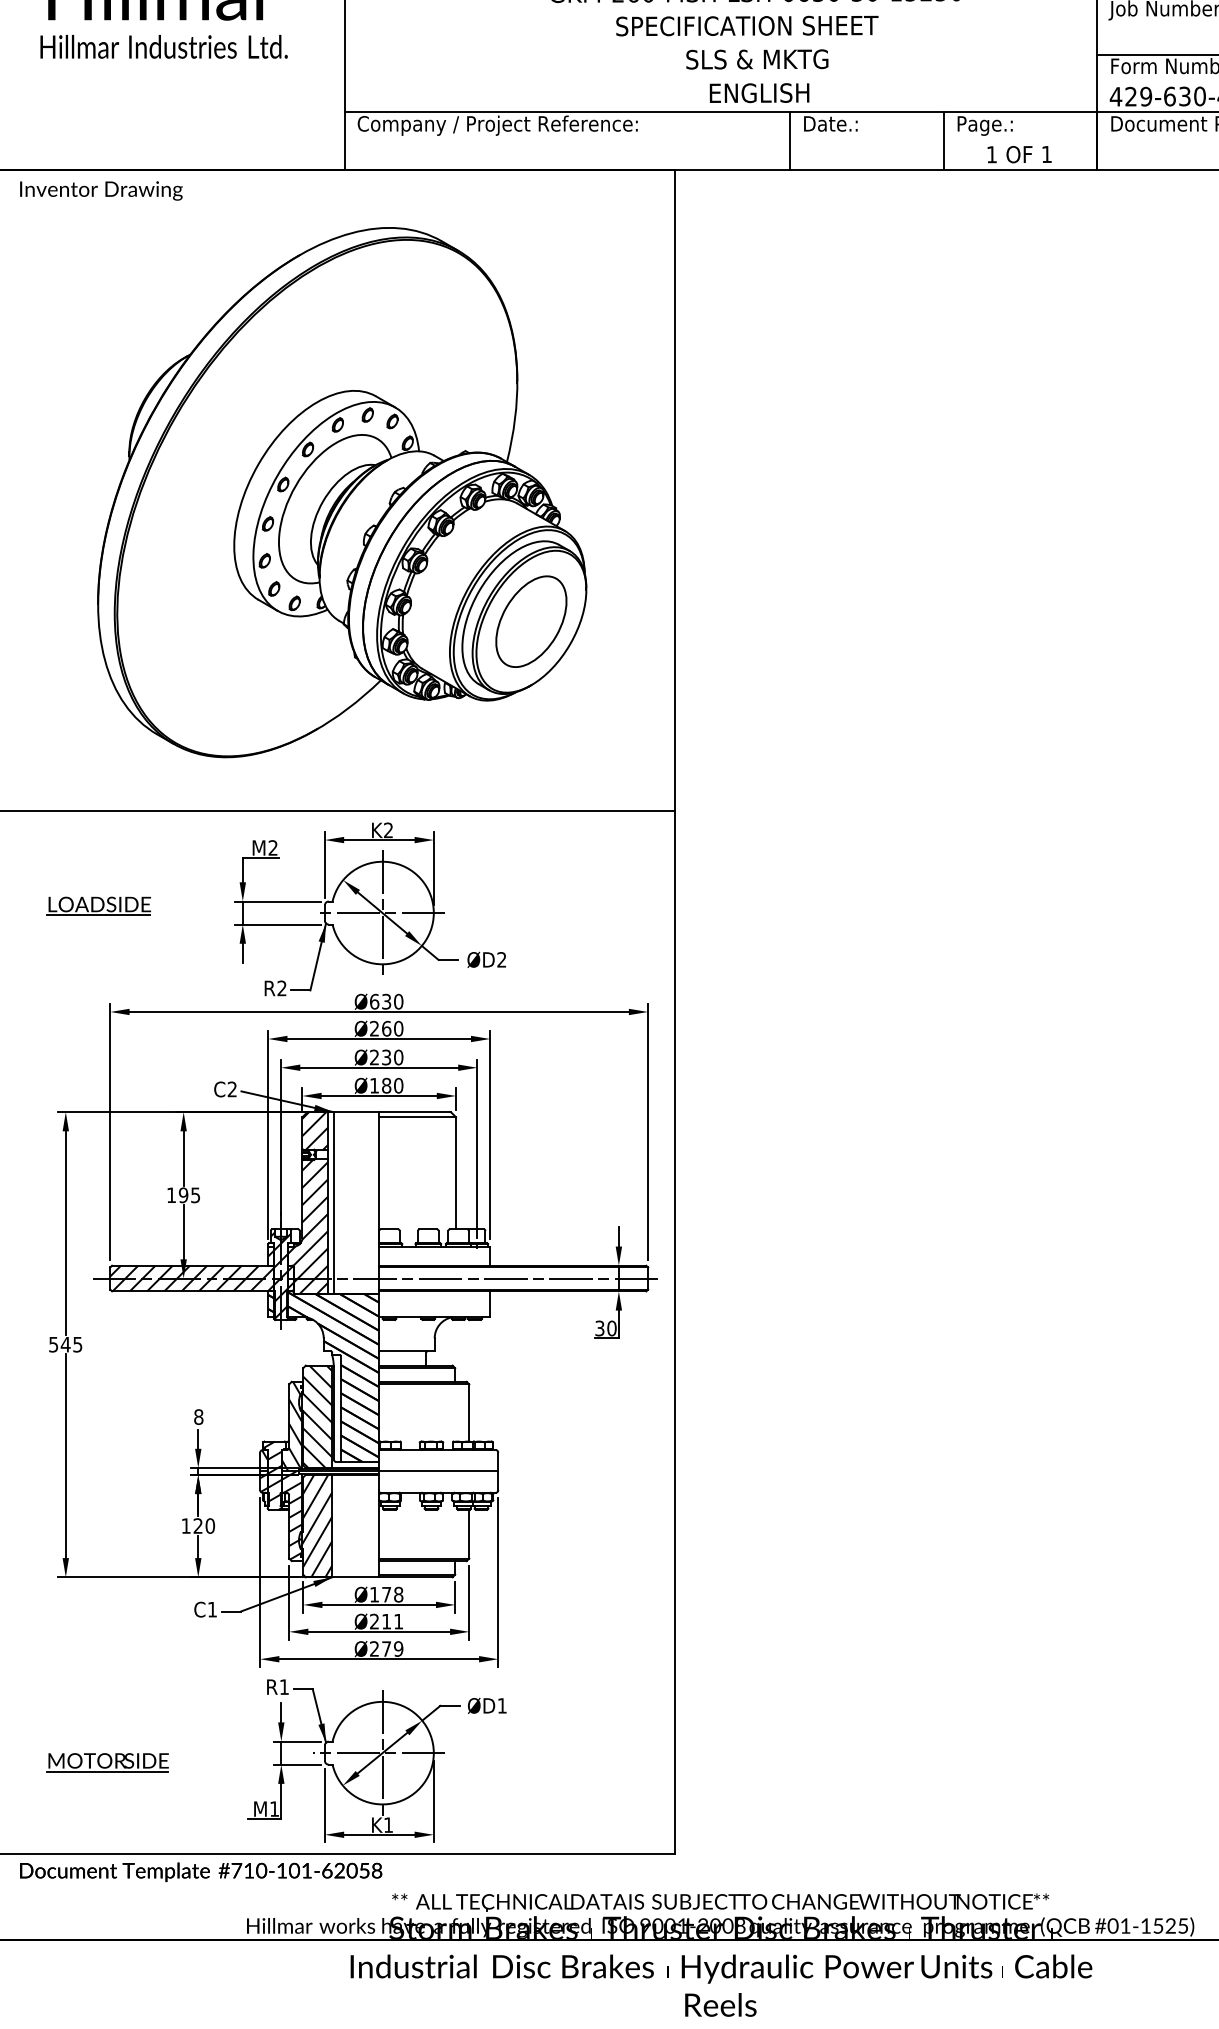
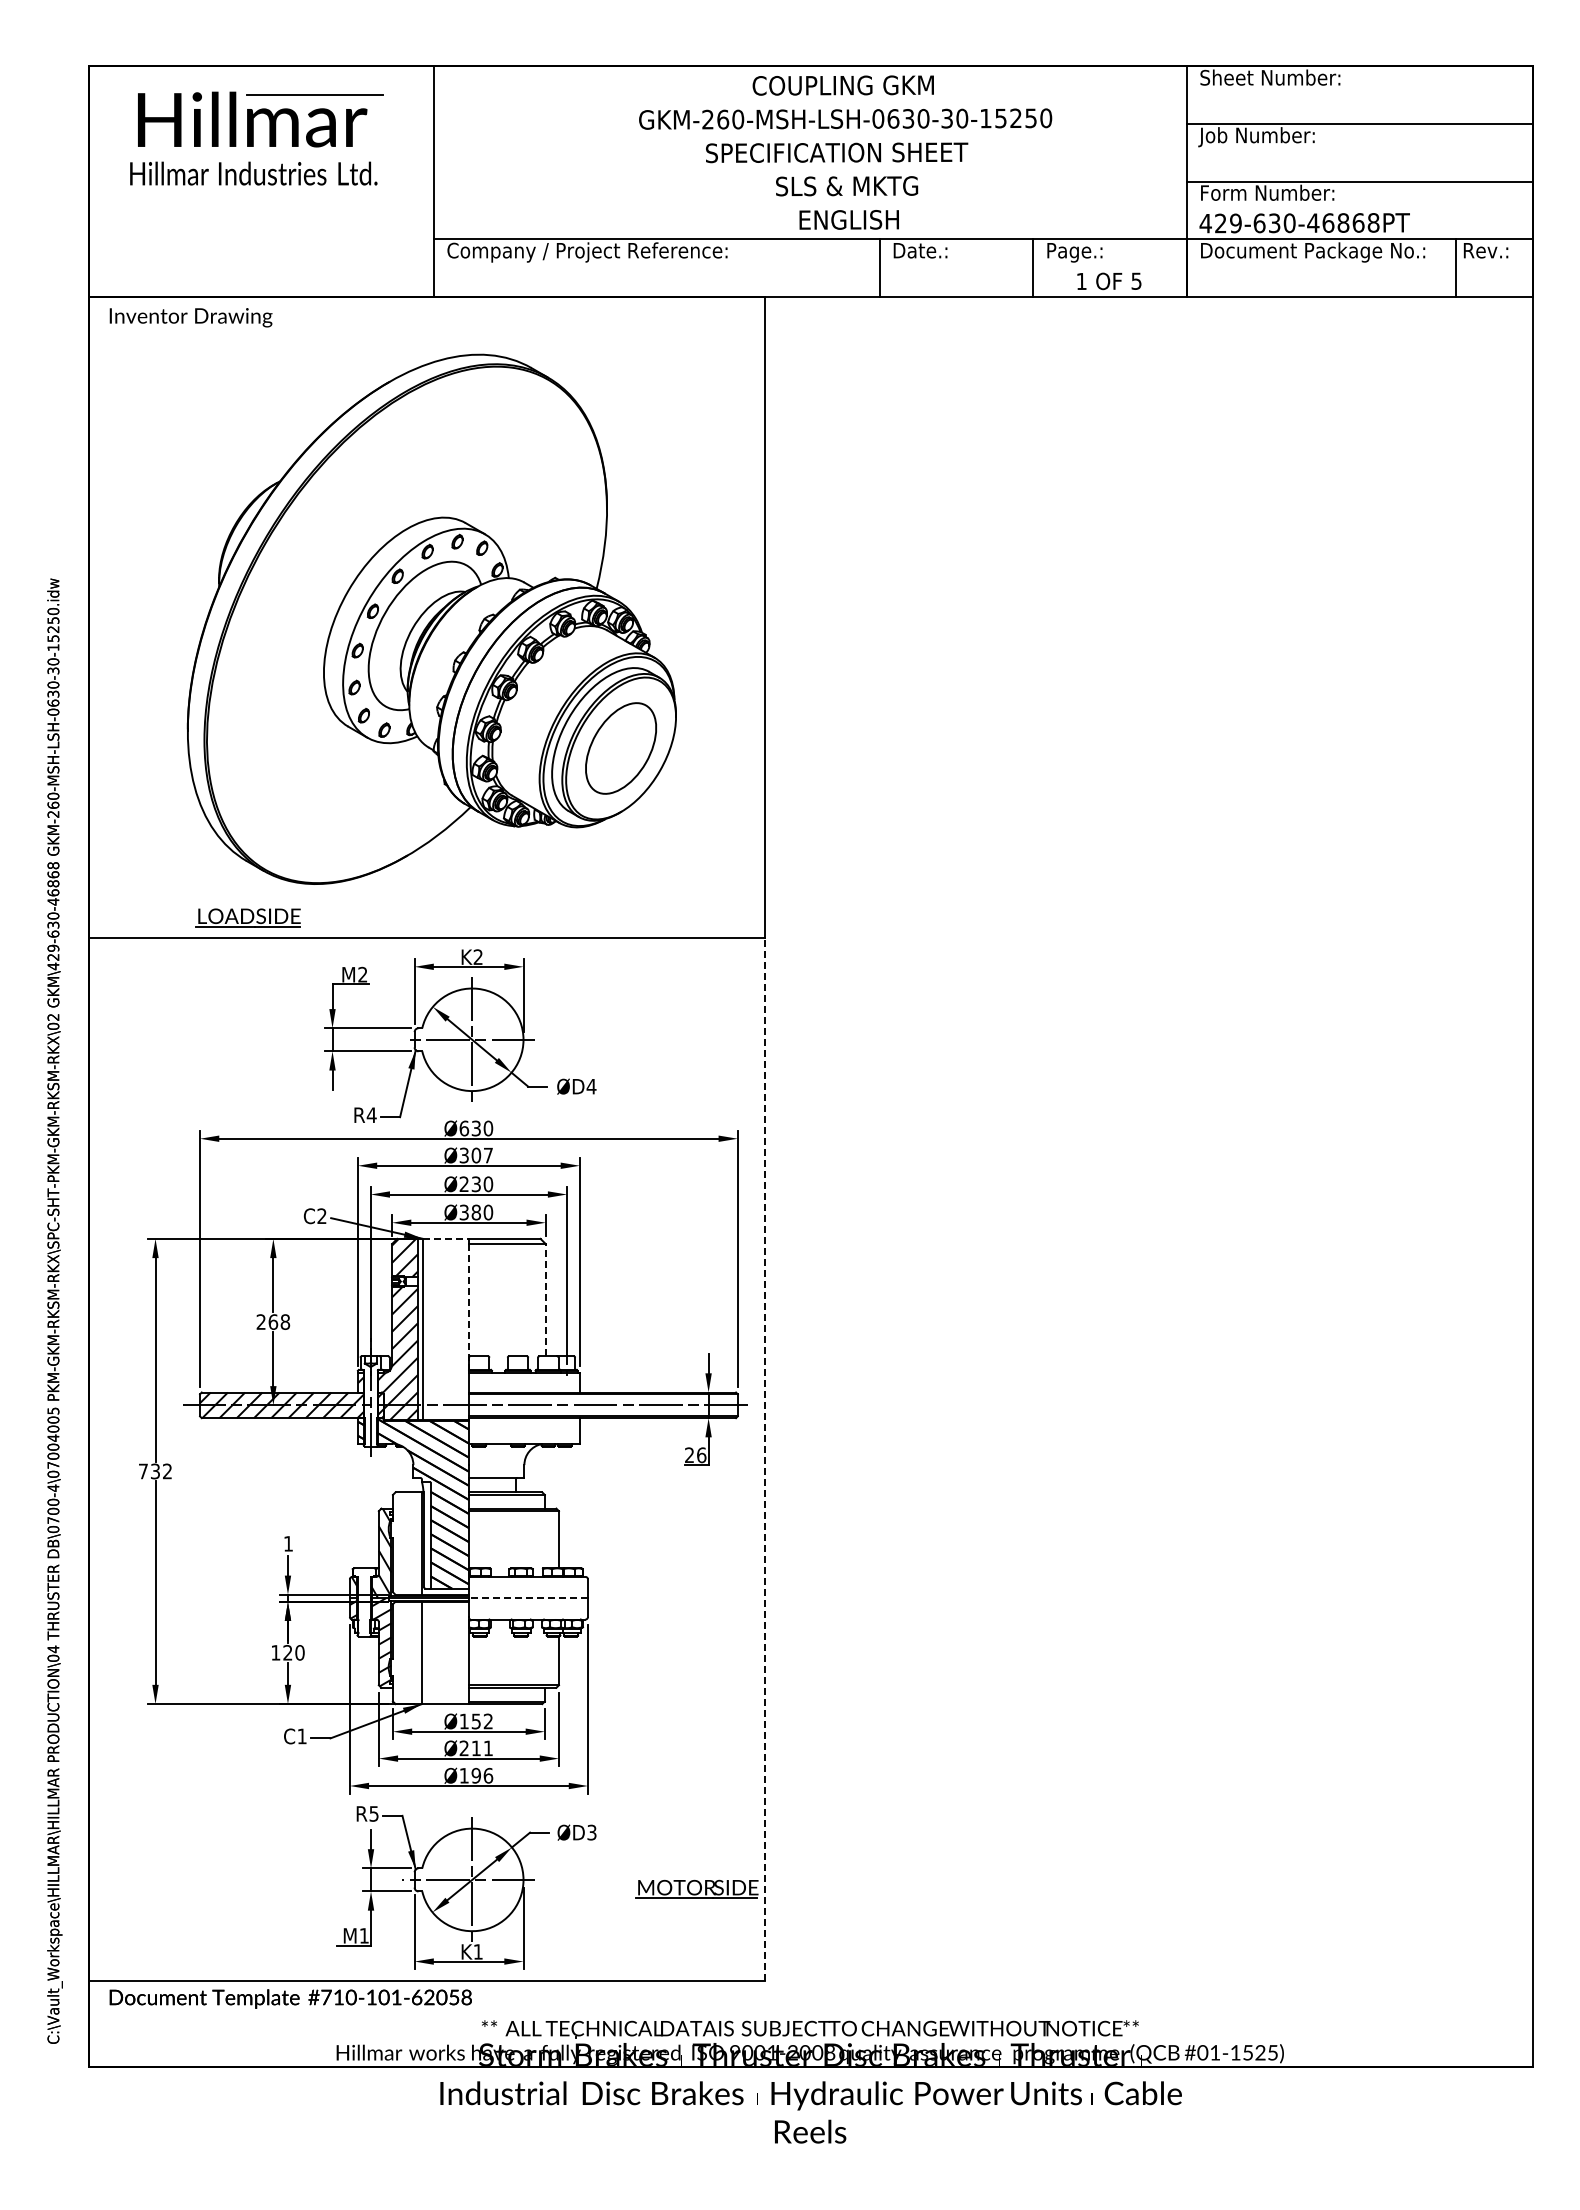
text: (1046, 153) -> (1136, 280), 1 -> 5
part: (97, 905) -> (247, 917), moved
text: (501, 959) -> (591, 1086), ØD2 -> ØD4
text: (281, 987) -> (371, 1114), R2 -> R4
text: (386, 1028) -> (476, 1155), Ø260 -> Ø307
text: (373, 1085) -> (463, 1212), Ø180 -> Ø380
line: (356, 1111) -> (446, 1238), solid -> dashed
line: (455, 1172) -> (545, 1299), solid -> dashed
line: (378, 1177) -> (468, 1304), solid -> dashed
text: (183, 1194) -> (273, 1321), 195 -> 268
hatch: (280, 1275) -> (370, 1402), removed
text: (605, 1328) -> (695, 1455), 30 -> 26
line: (674, 1332) -> (764, 1459), solid -> dashed
text: (64, 1344) -> (154, 1471), 545 -> 732
text: (198, 1416) -> (288, 1543), 8 -> 1
hatch: (315, 1416) -> (405, 1543), removed
line: (438, 1471) -> (528, 1598), solid -> dashed
hatch: (274, 1475) -> (364, 1602), removed
hatch: (315, 1525) -> (405, 1652), removed
text: (392, 1594) -> (482, 1721), Ø178 -> Ø152
text: (386, 1648) -> (476, 1775), Ø279 -> Ø196
text: (283, 1686) -> (373, 1813), R1 -> R5
text: (501, 1705) -> (591, 1832), ØD1 -> ØD3
part: (106, 1761) -> (696, 1888), moved

